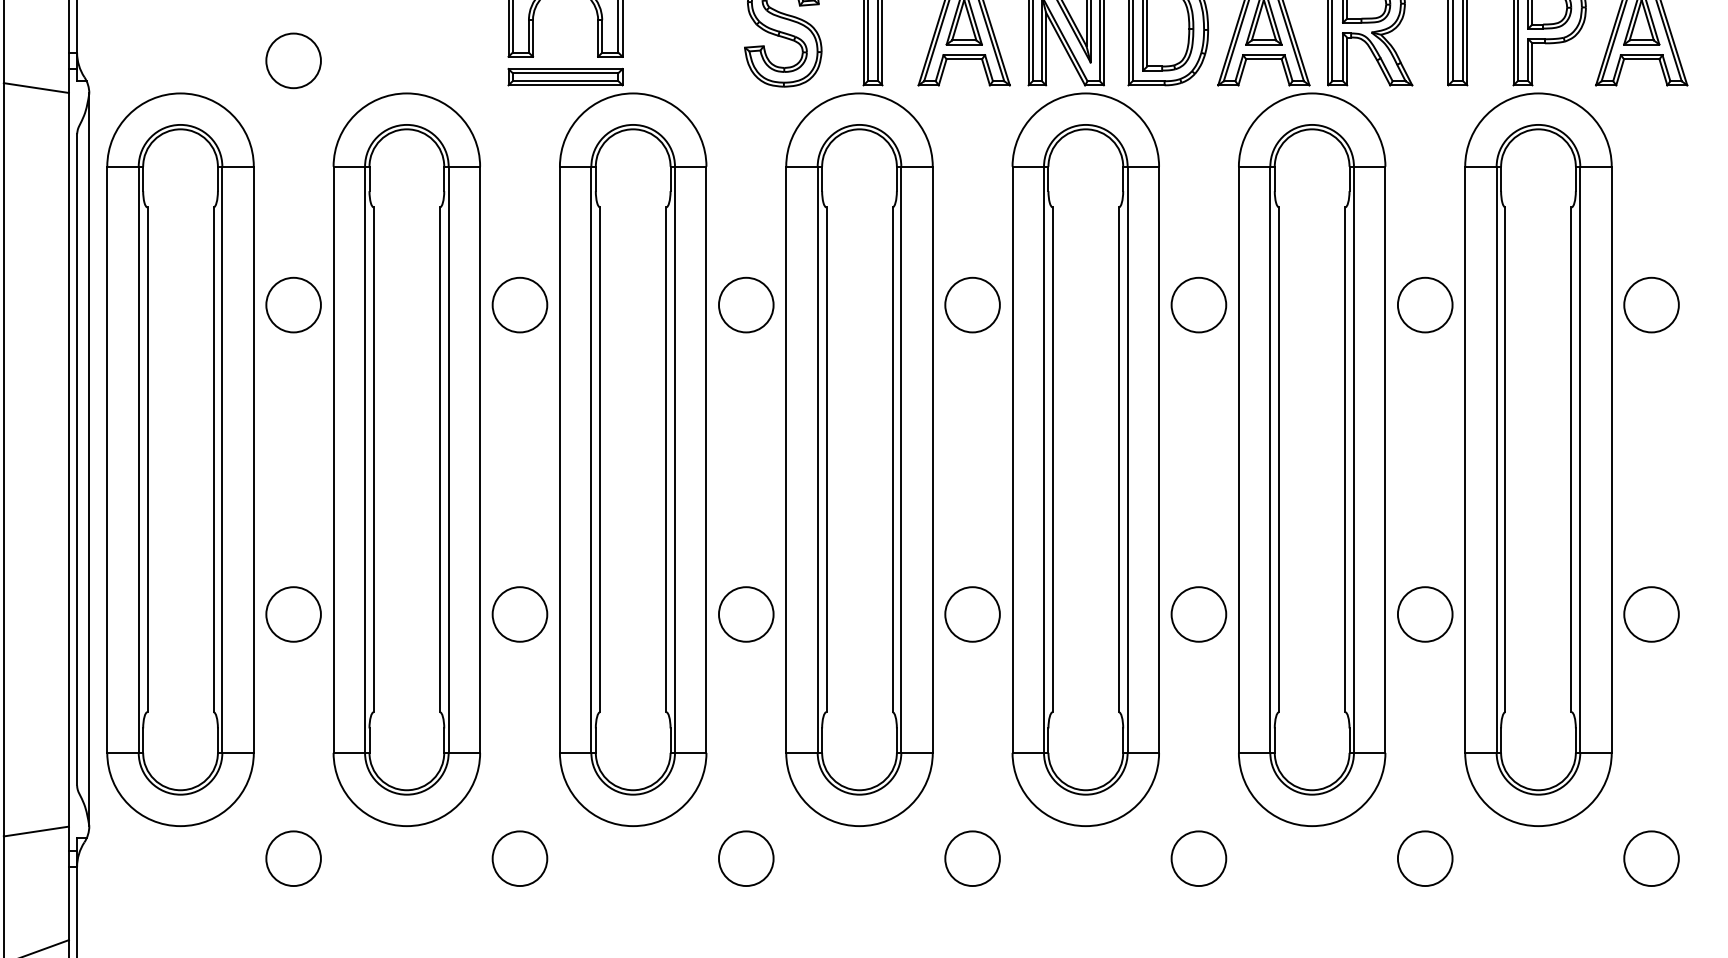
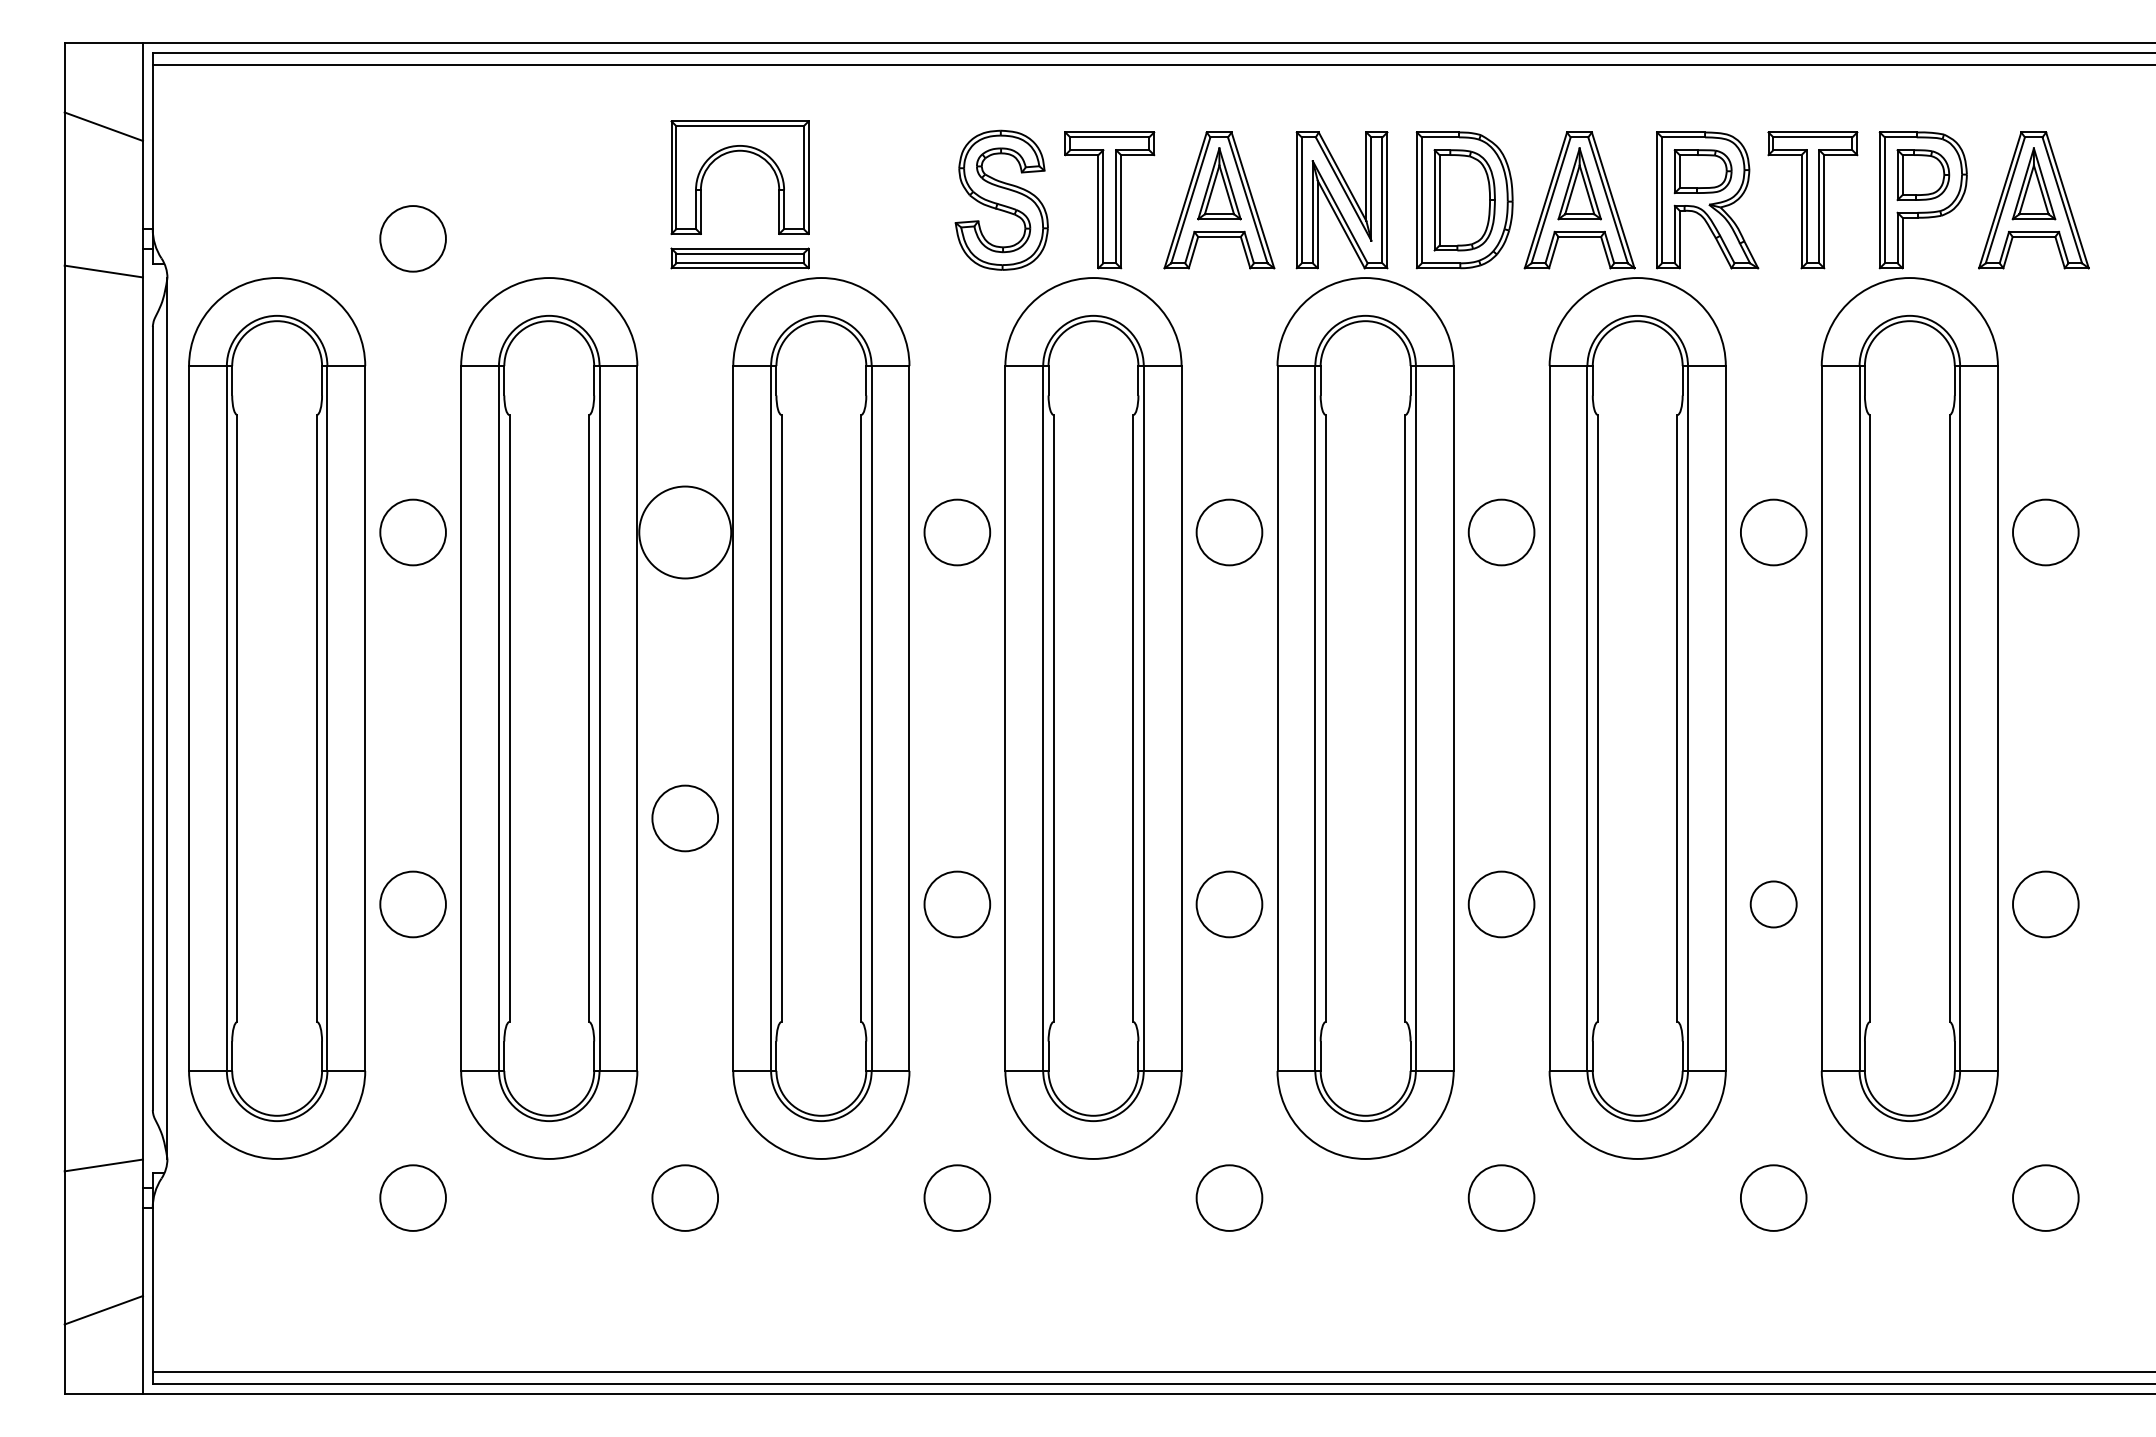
circle: (520, 305) -> (685, 532), size x1.4
circle: (519, 614) -> (684, 818), moved
circle: (1425, 614) -> (1773, 904), size x0.7

